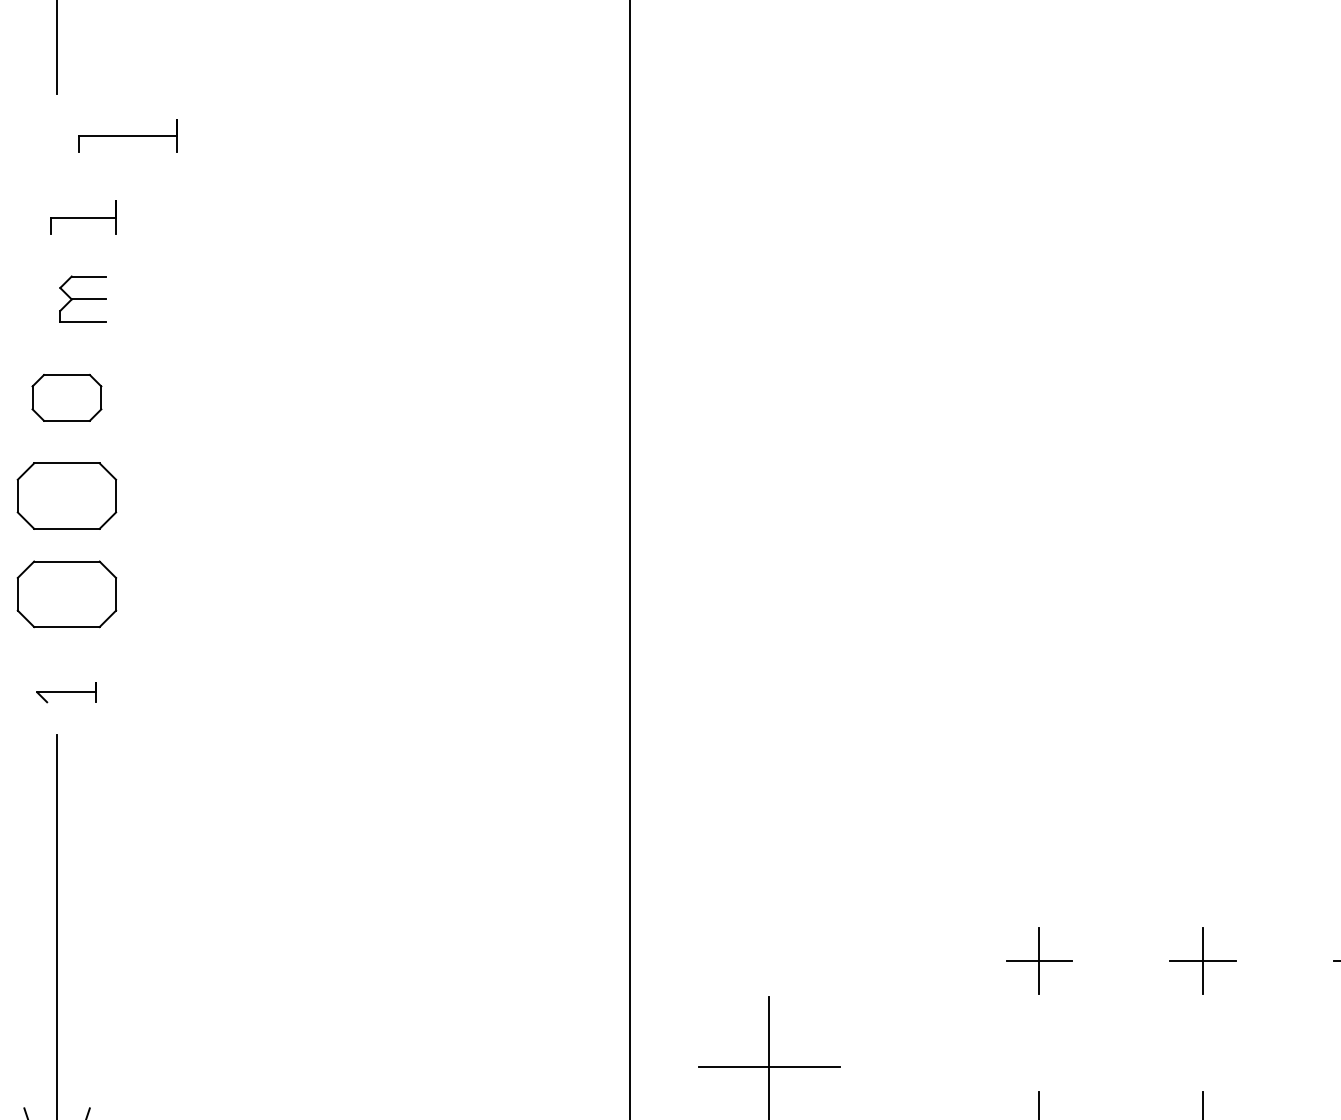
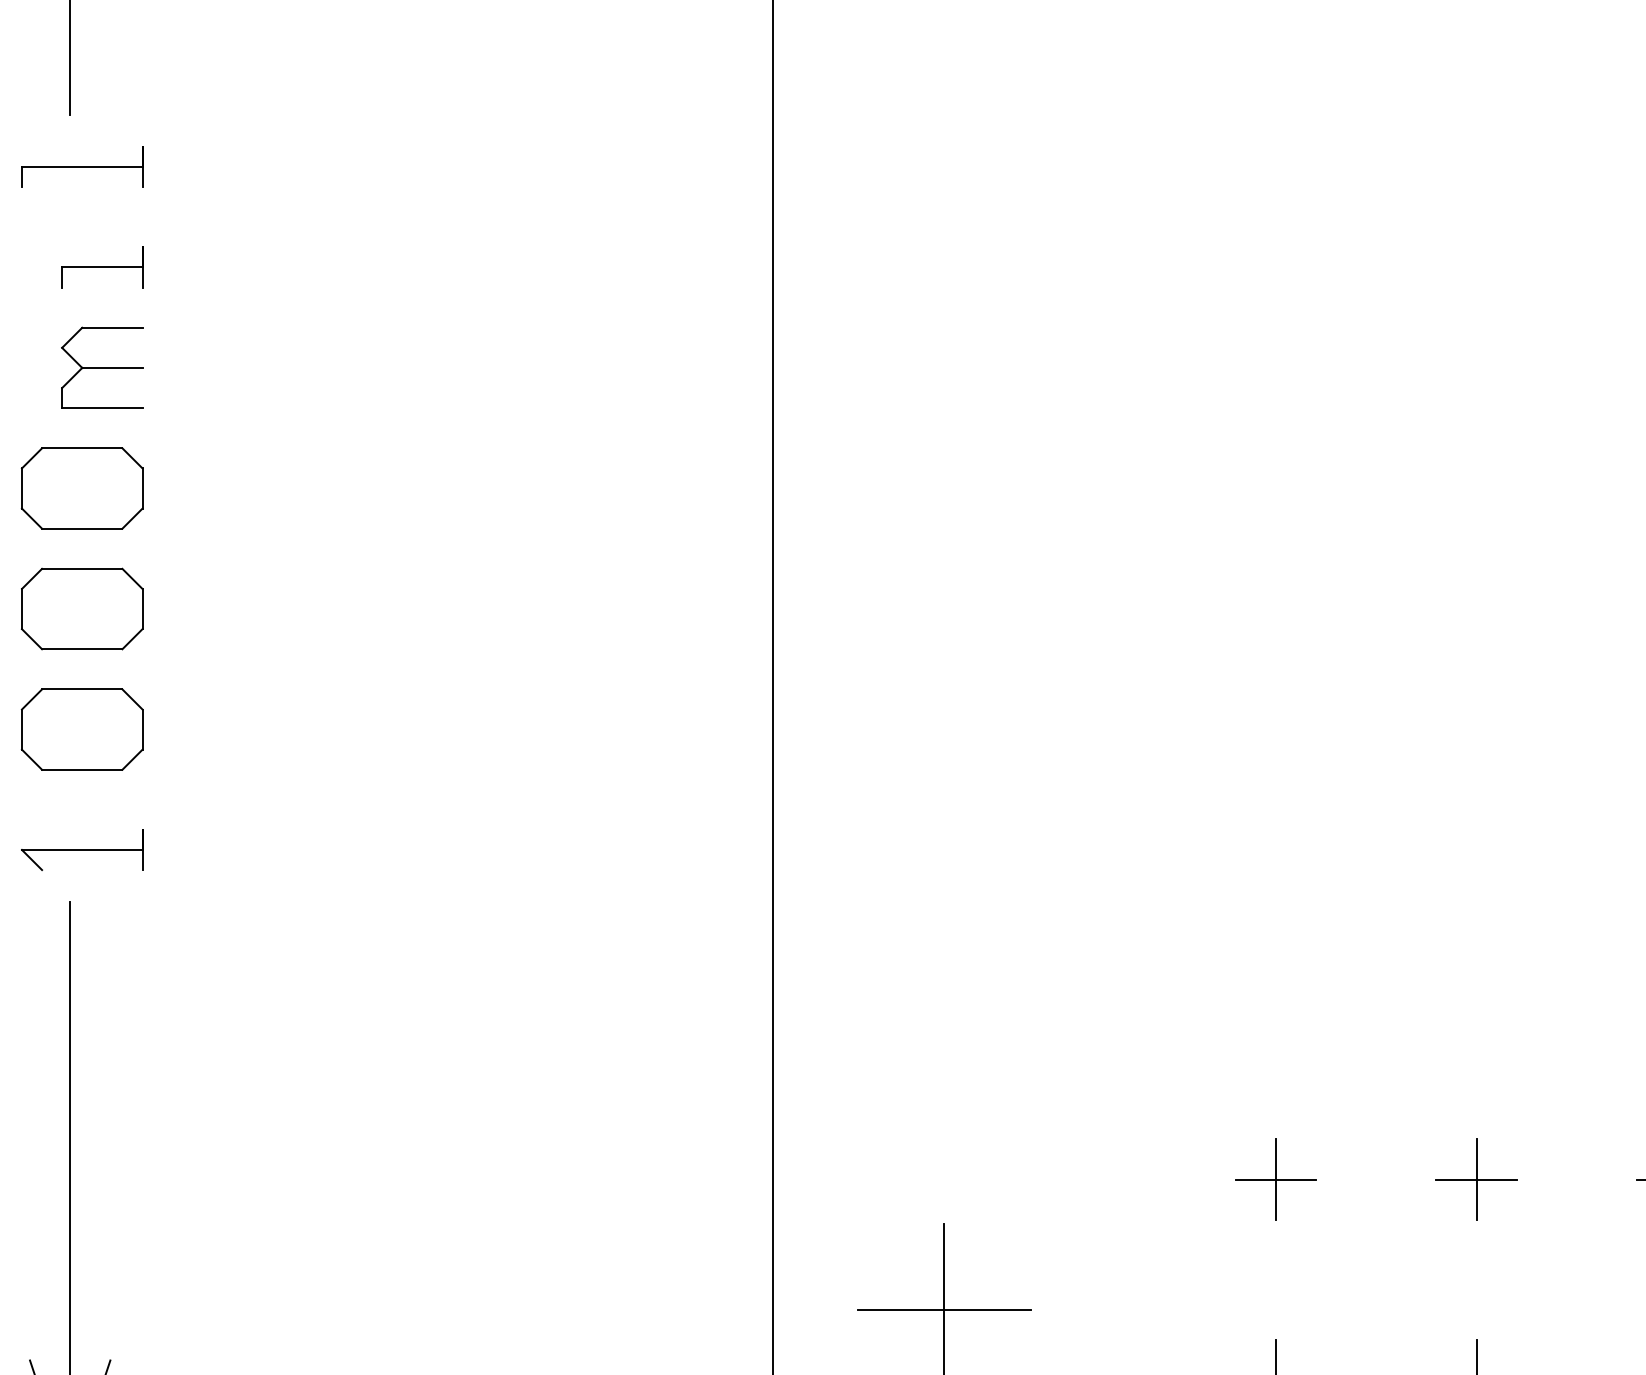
part: (127, 135) -> (81, 166), moved
part: (82, 298) -> (101, 366), size x1.43
part: (66, 397) -> (81, 488), size x1.43
part: (66, 692) -> (81, 850), size x1.67

